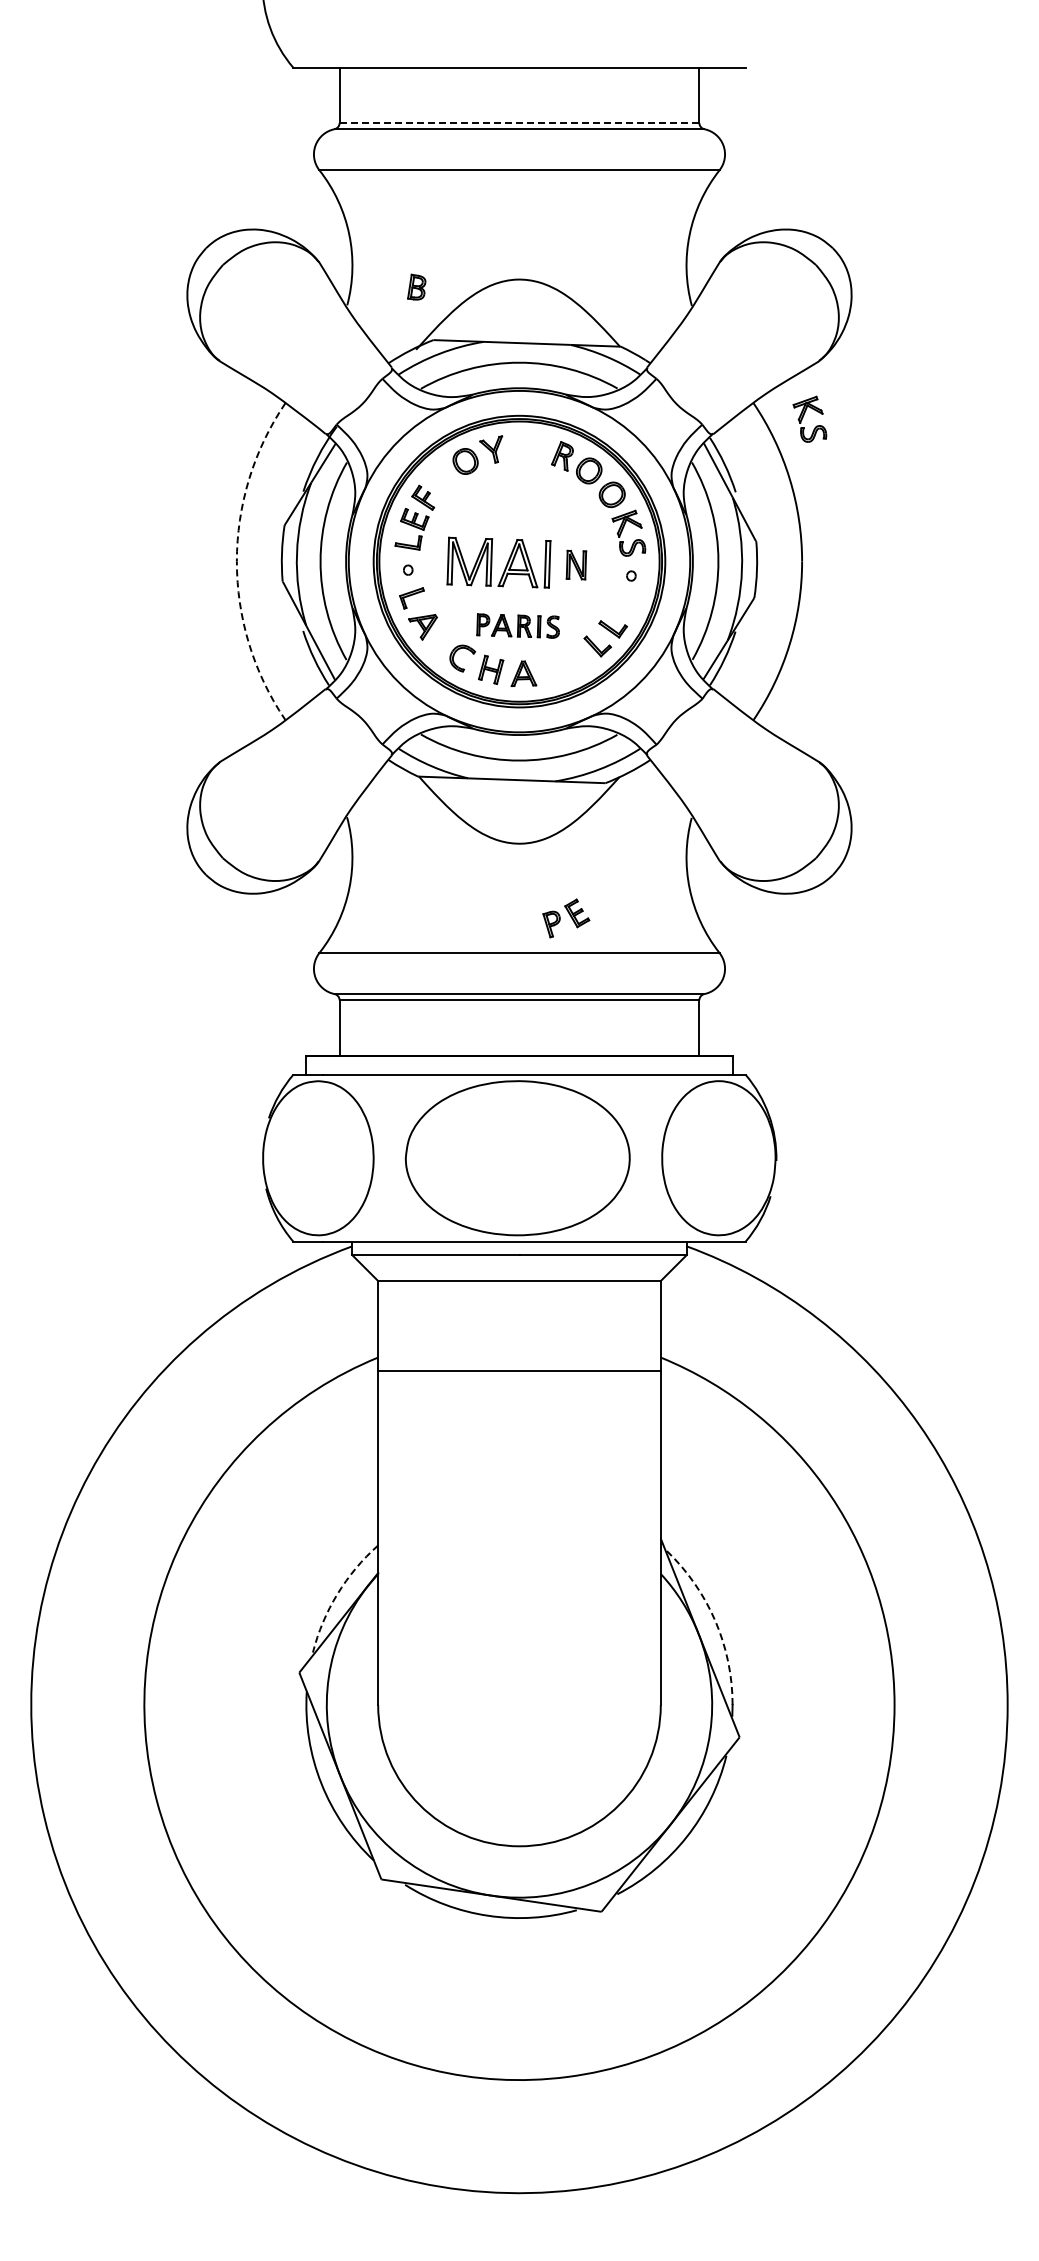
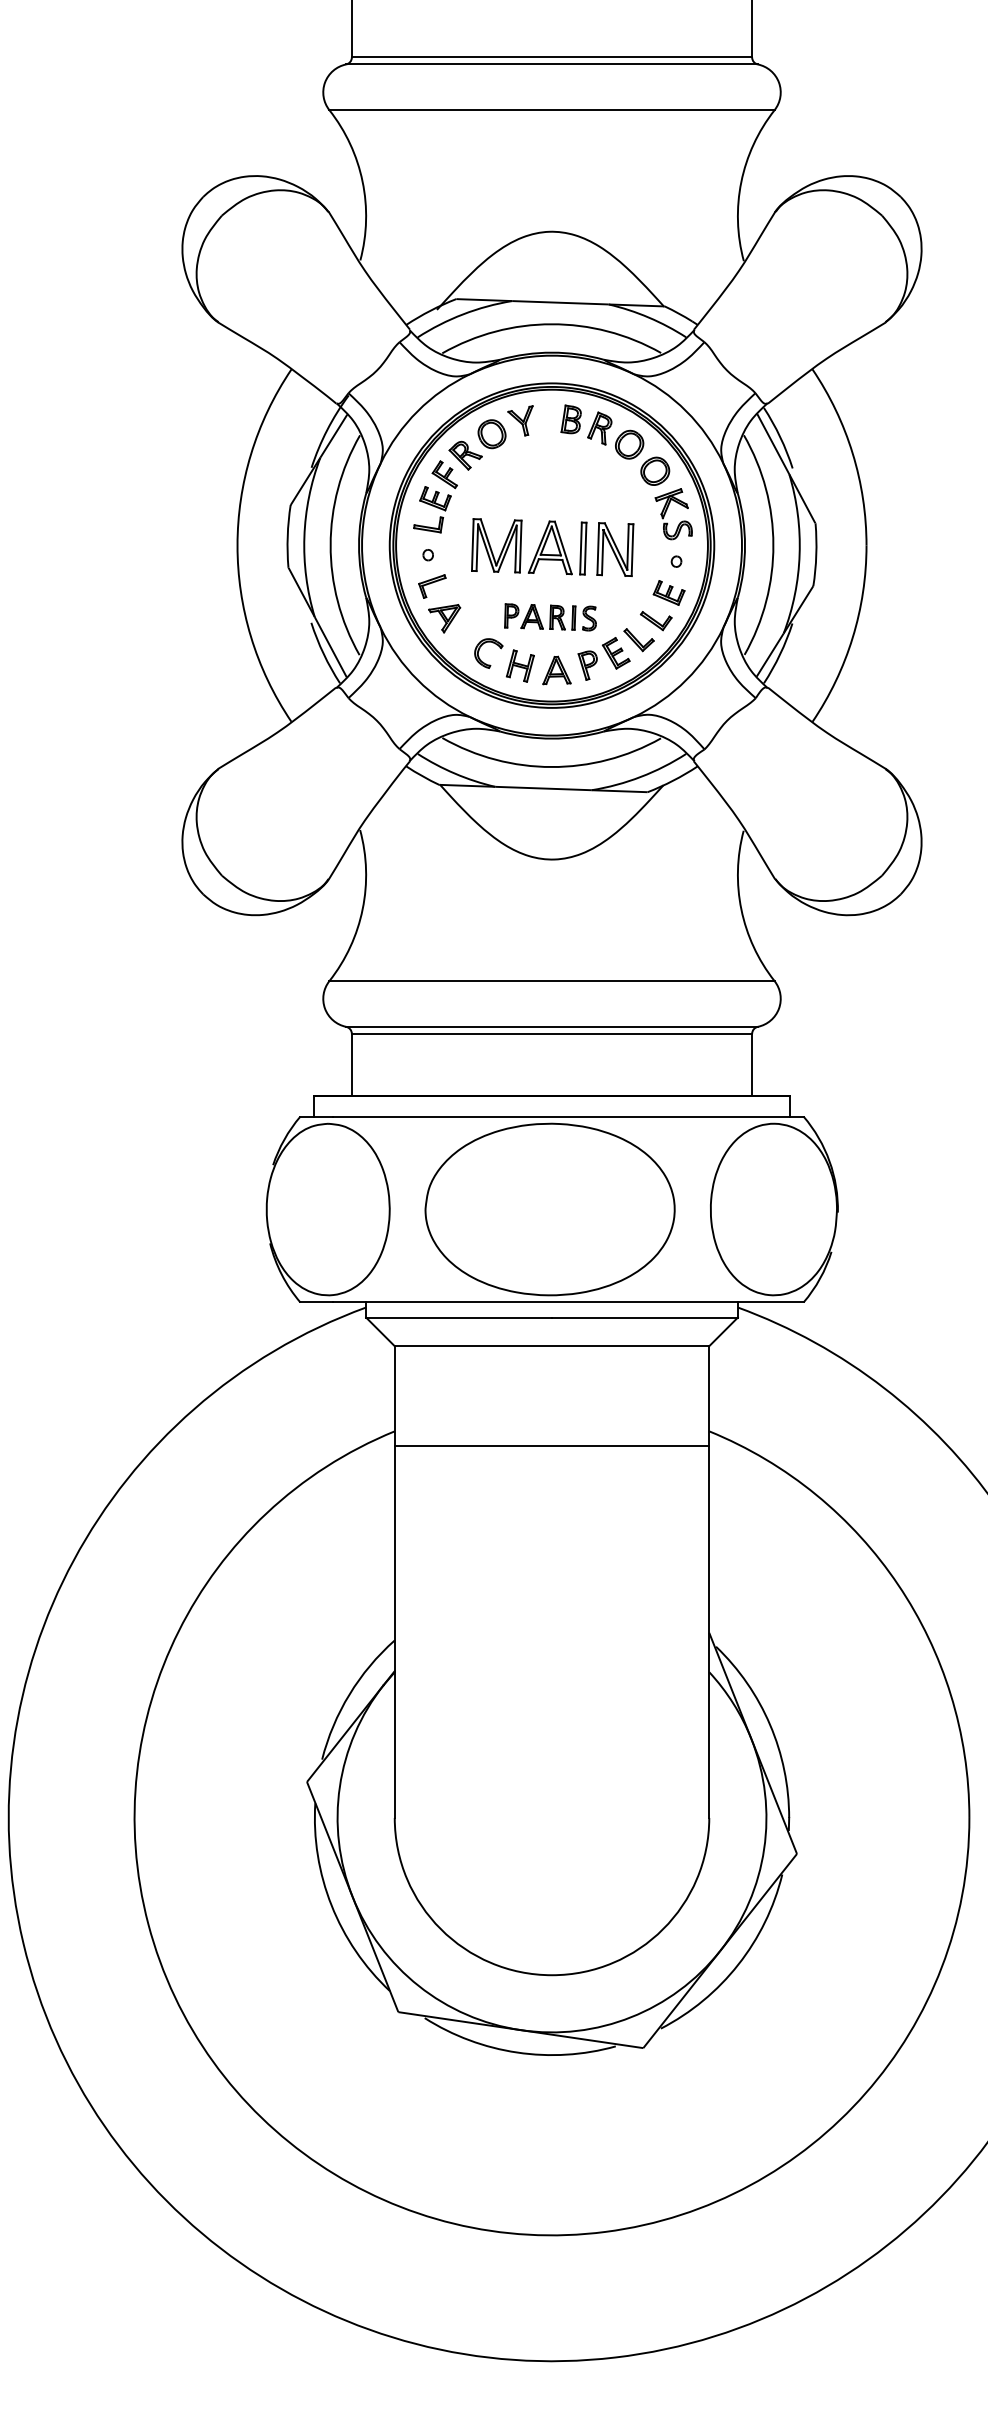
line: (519, 122) -> (552, 56), dashed -> solid
part: (416, 286) -> (570, 418), moved
part: (809, 418) -> (874, 386), removed
part: (441, 480) -> (465, 455), added
arc: (236, 561) -> (237, 545), dashed -> solid
part: (576, 564) -> (615, 548), size x1.67
part: (624, 603) -> (668, 592), added
part: (566, 918) -> (604, 658), moved
arc: (337, 1594) -> (349, 1695), dashed -> solid
arc: (715, 1621) -> (770, 1725), dashed -> solid

